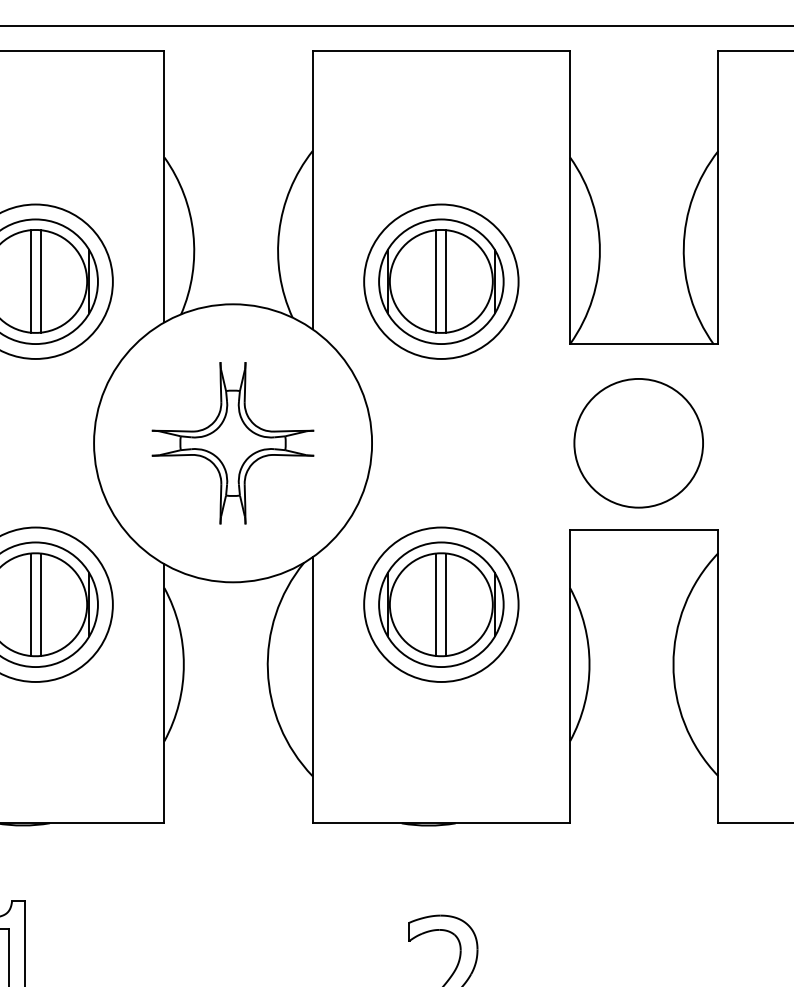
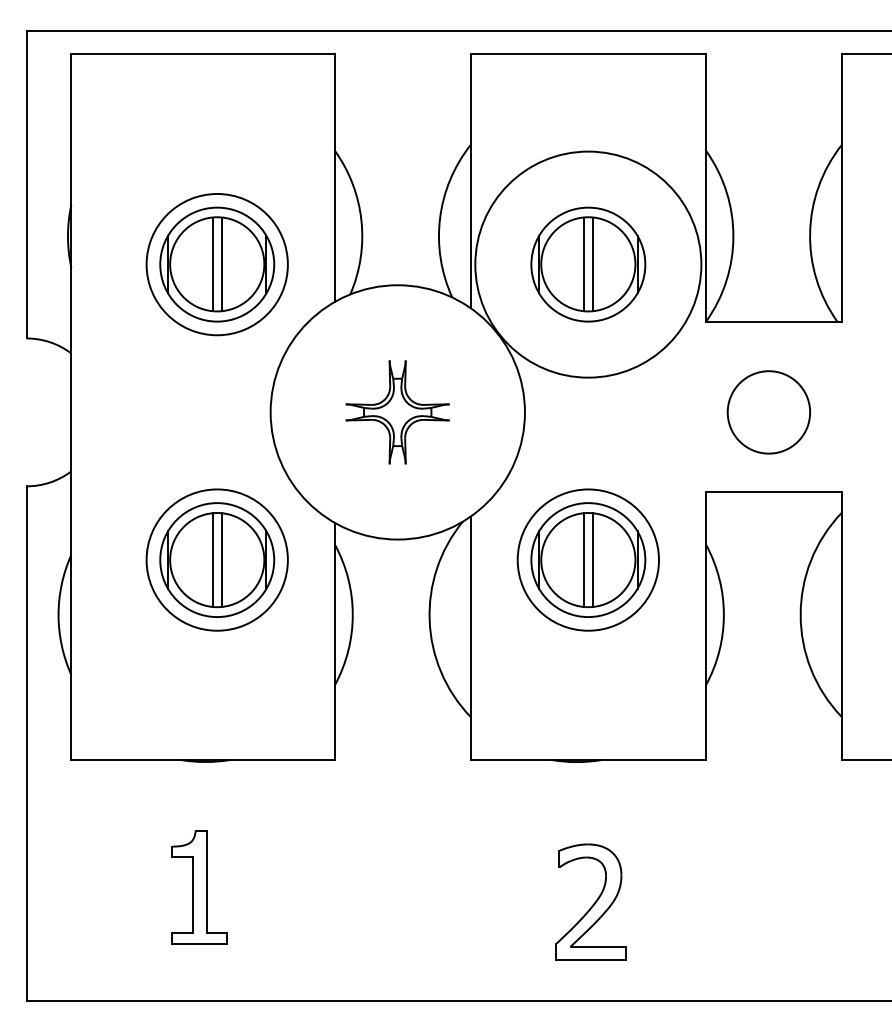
circle: (440, 281) -> (587, 264), size x1.6
part: (232, 443) -> (397, 412), size x0.7
circle: (638, 443) -> (768, 412), size x0.7

